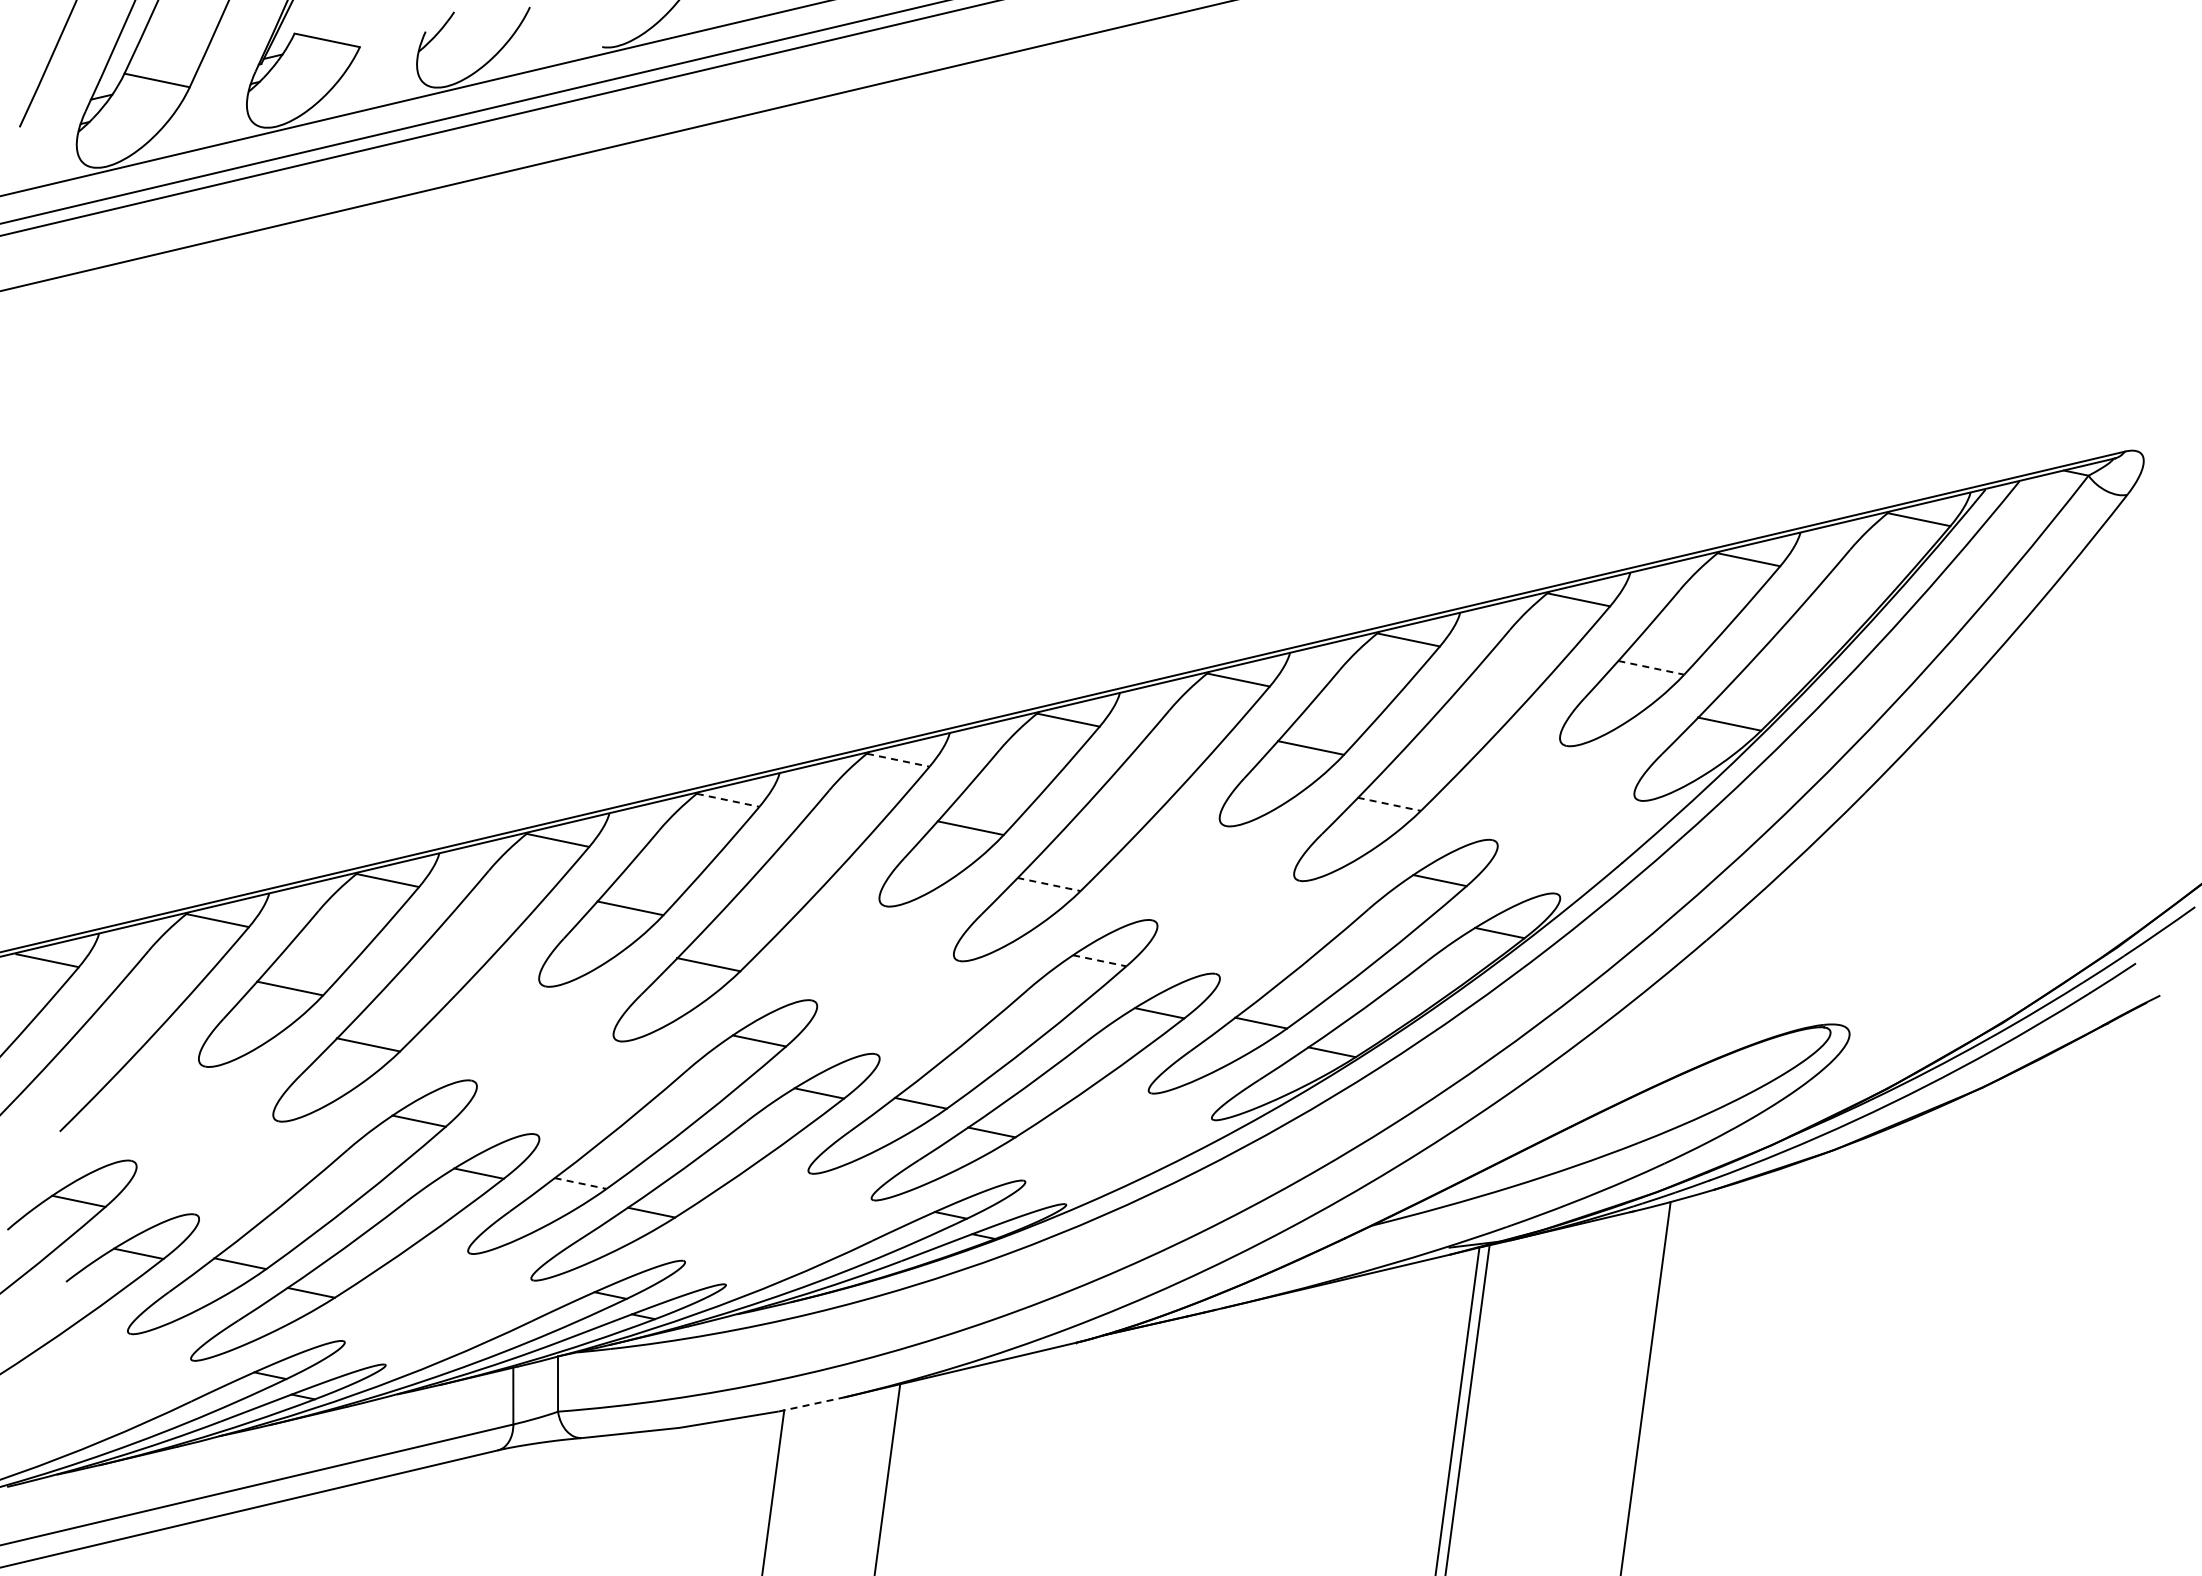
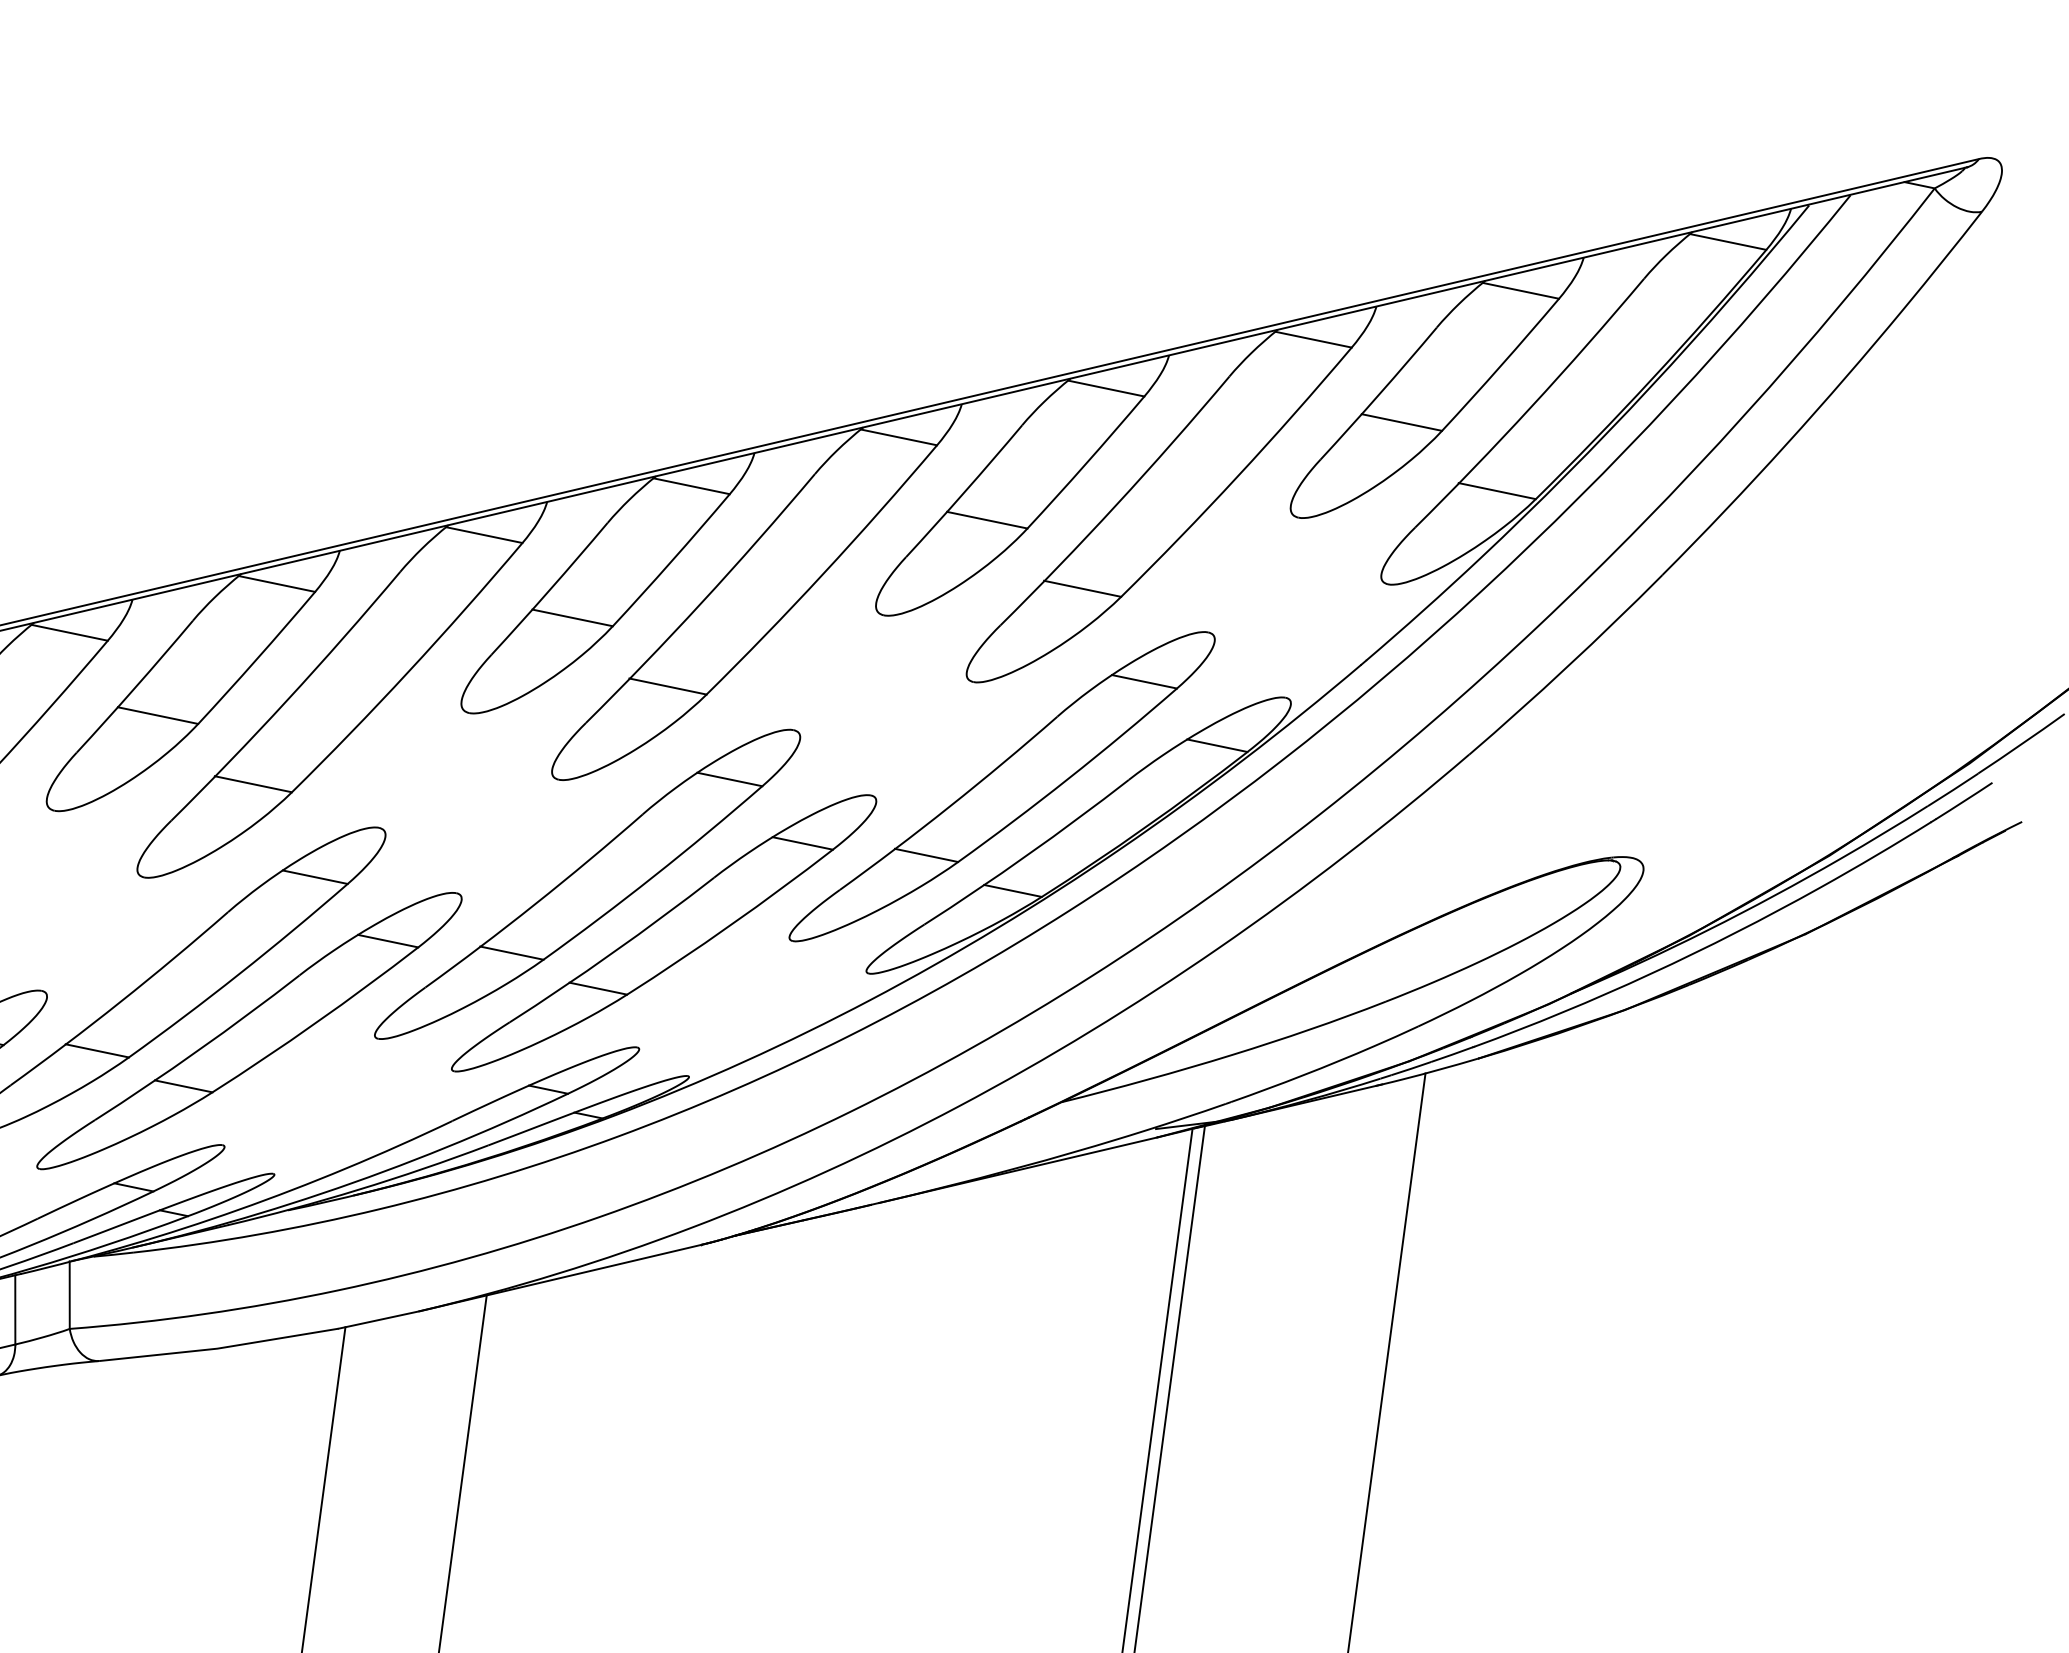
line: (1651, 667) -> (1402, 422), dashed -> solid
line: (898, 760) -> (484, 535), dashed -> solid
line: (728, 800) -> (277, 584), dashed -> solid
line: (1389, 804) -> (1082, 589), dashed -> solid
line: (1049, 884) -> (668, 686), dashed -> solid
line: (1100, 960) -> (730, 779), dashed -> solid
line: (580, 1183) -> (97, 1050), dashed -> solid
line: (812, 1404) -> (379, 1320), dashed -> solid

